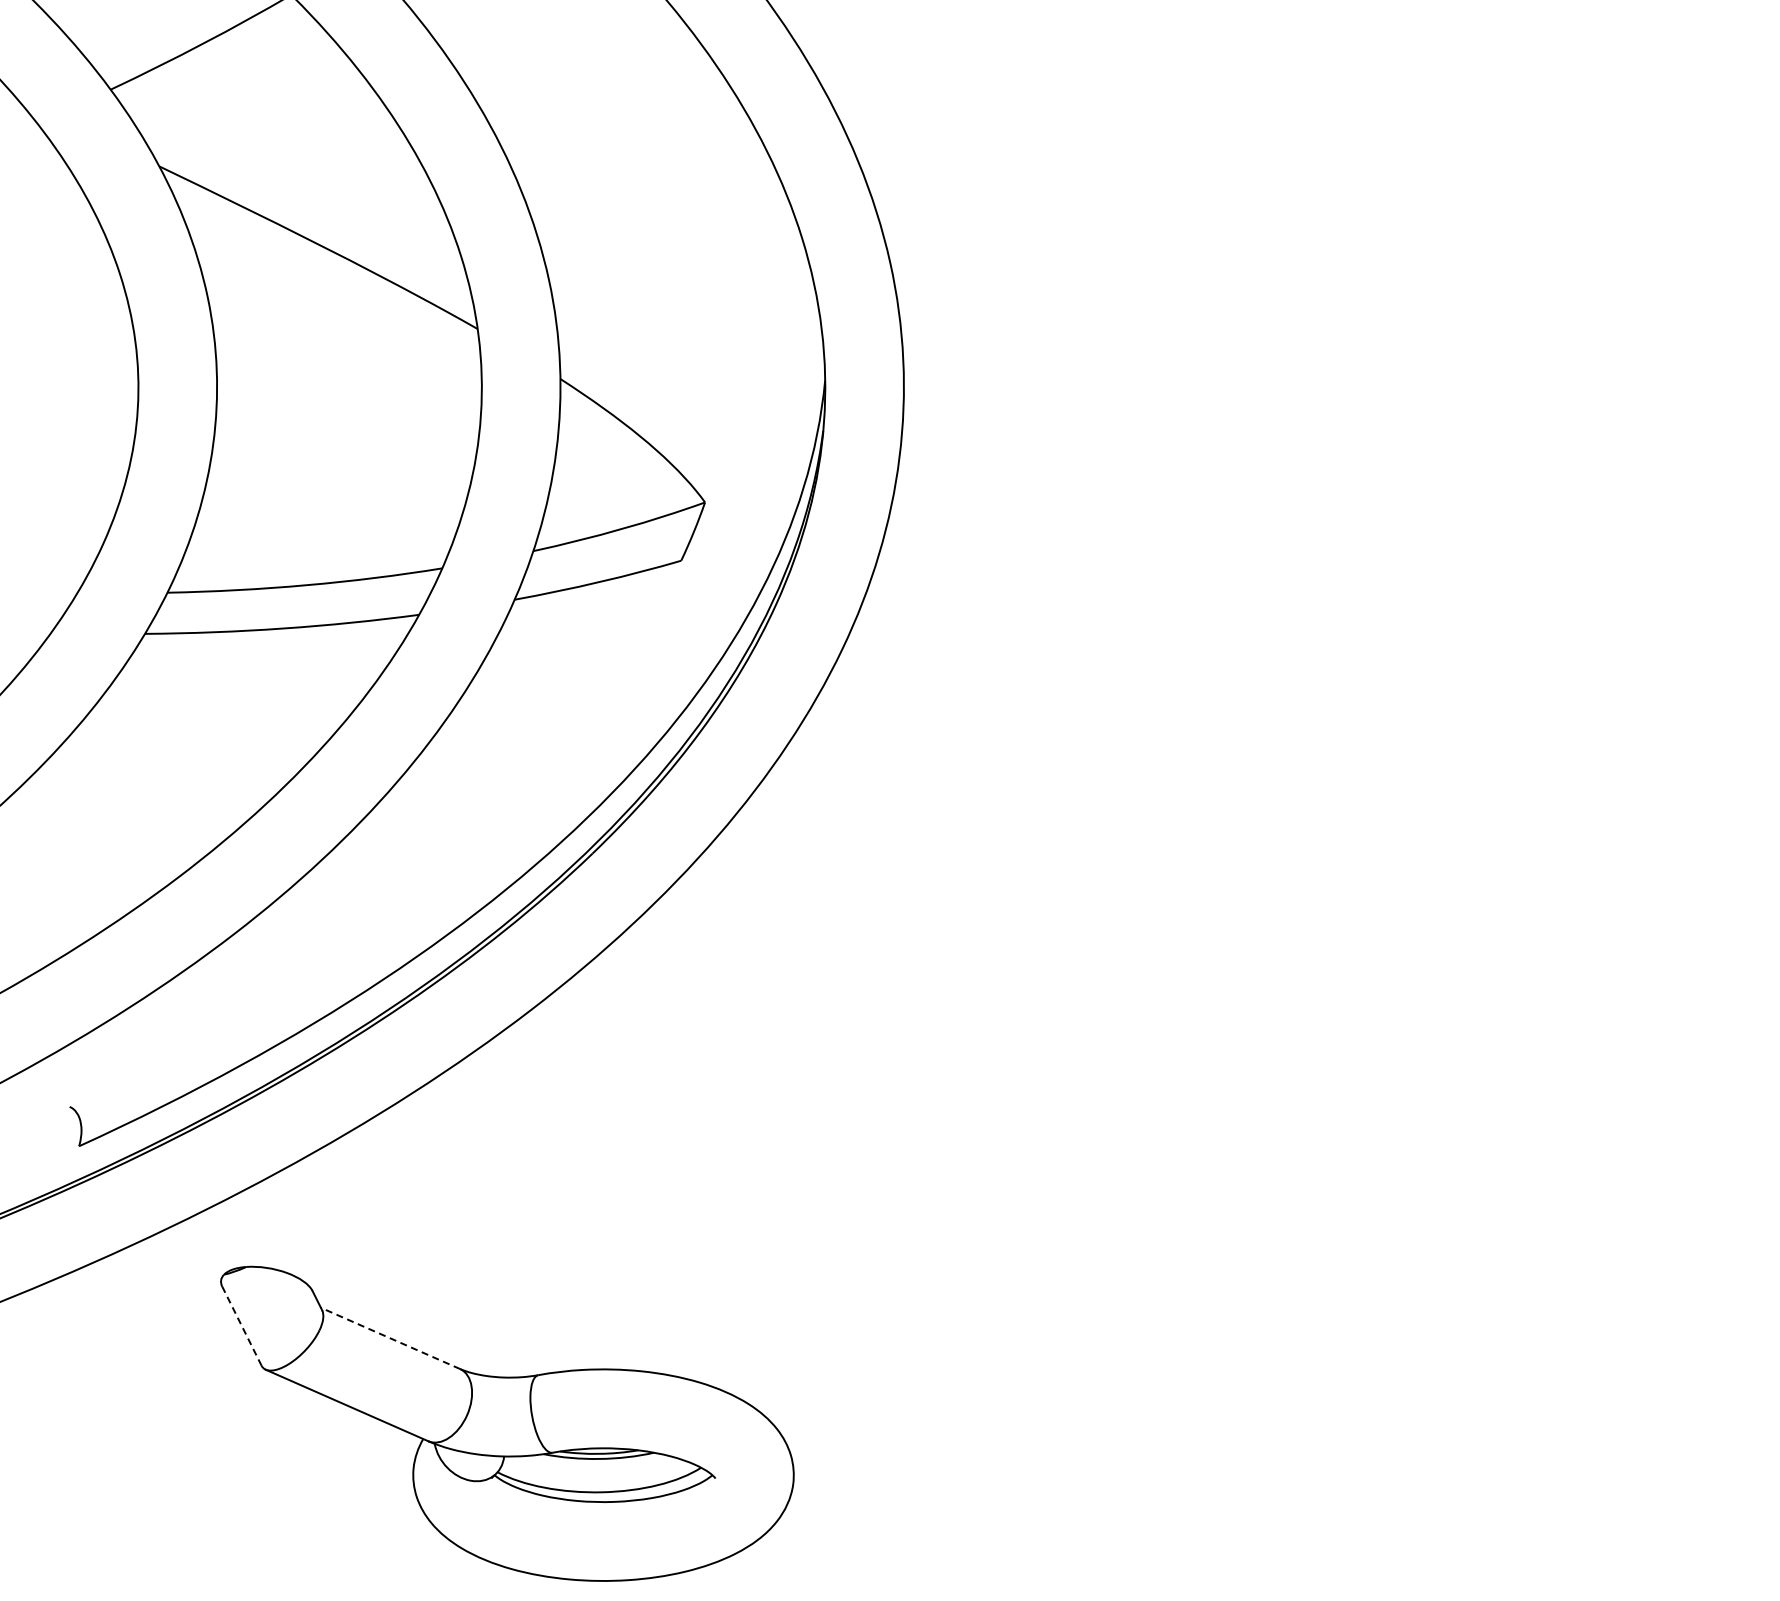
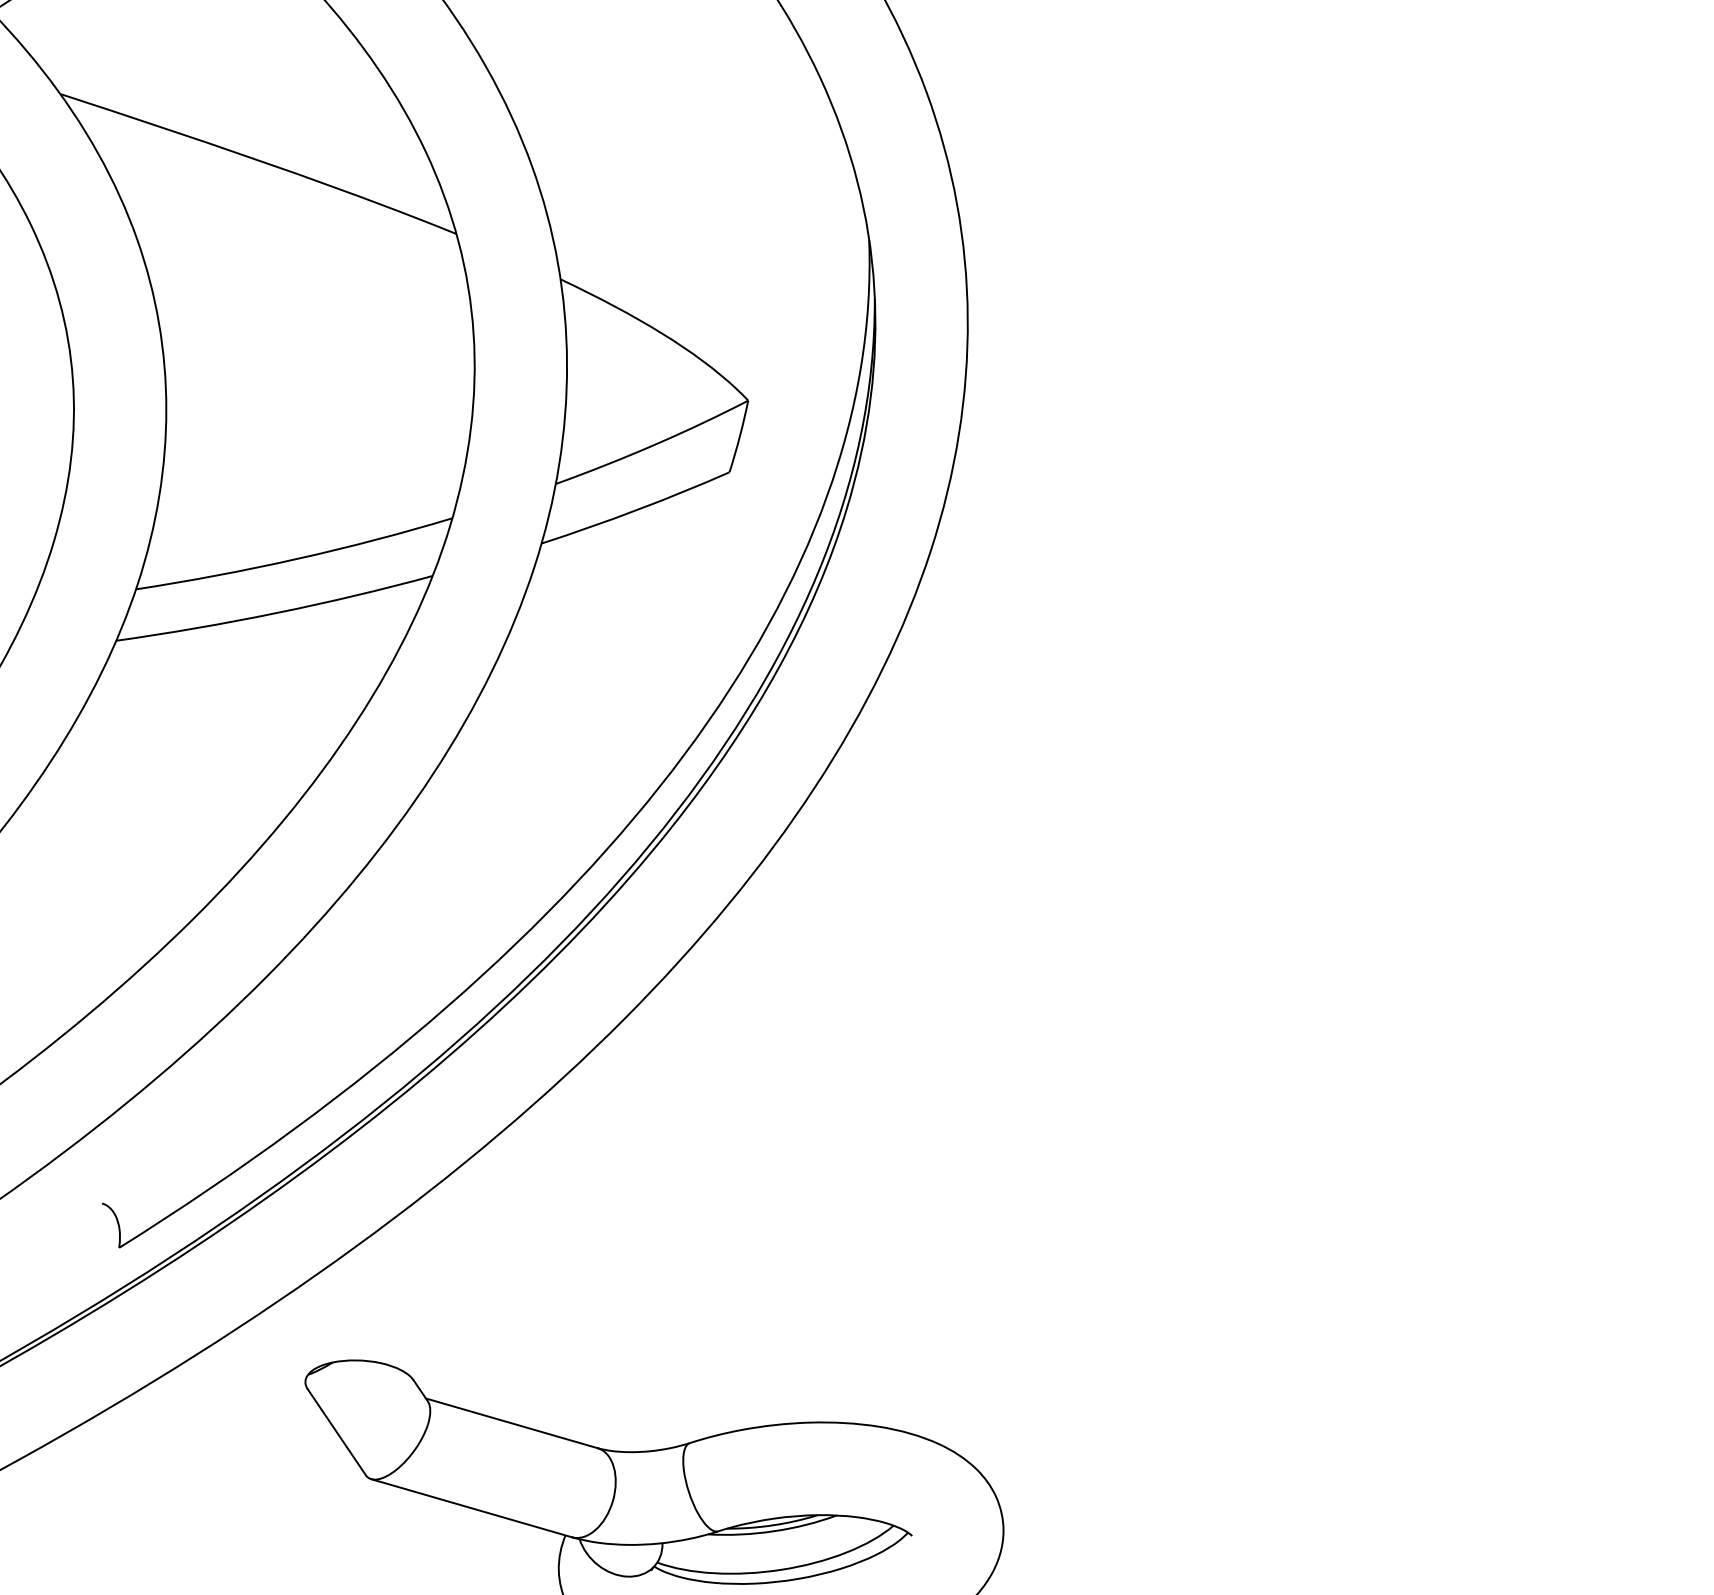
line: (241, 1325) -> (336, 1431), dashed -> solid
line: (390, 1338) -> (511, 1423), dashed -> solid

